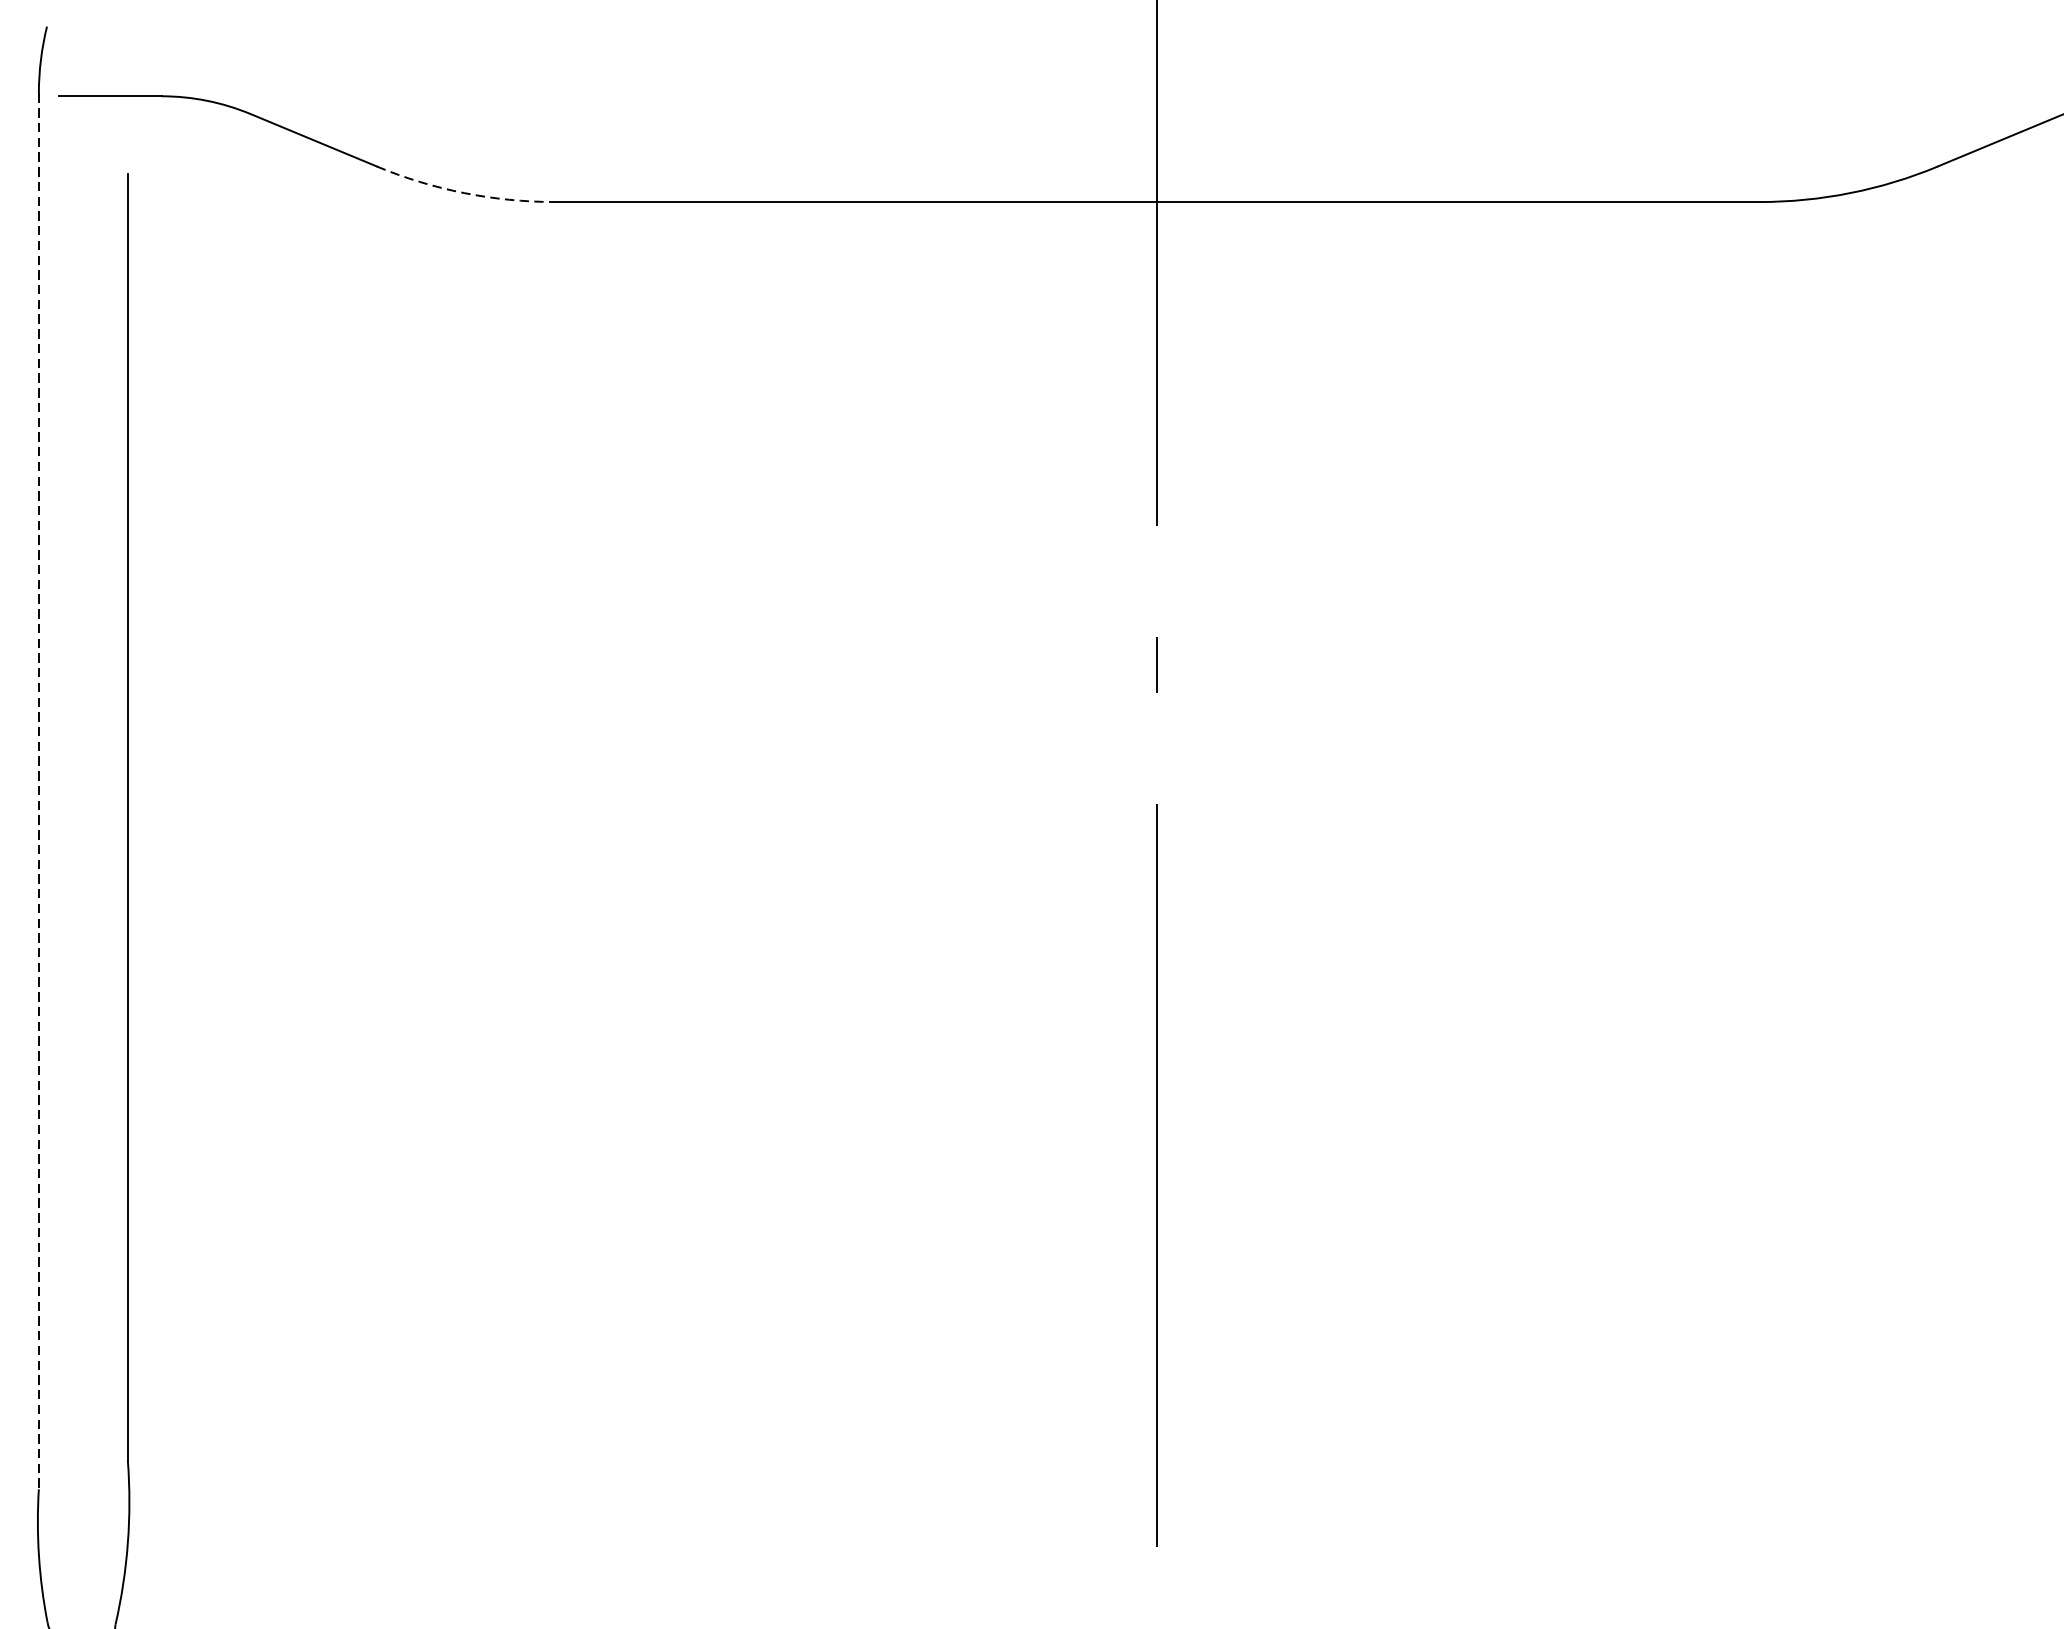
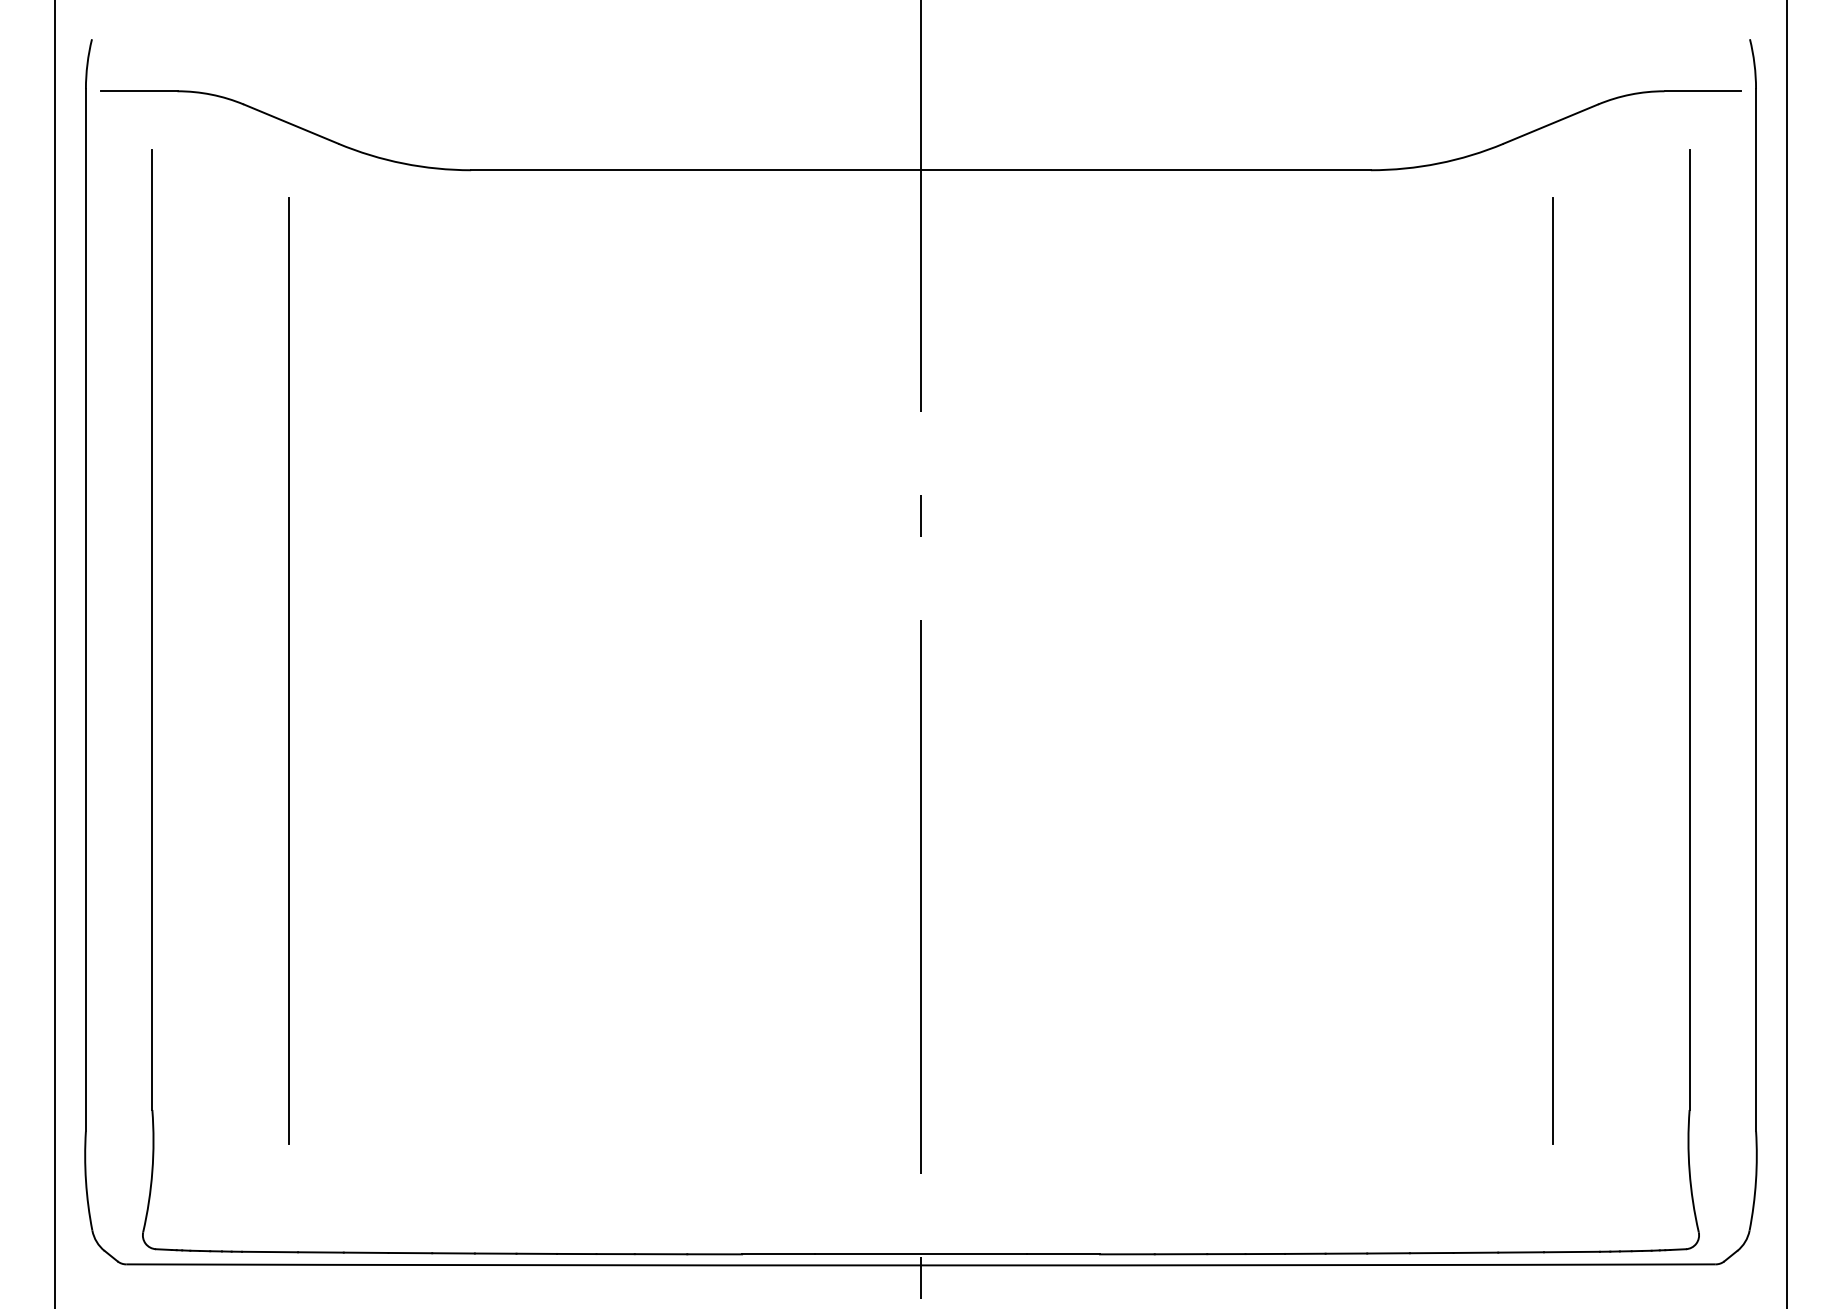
arc: (464, 193) -> (403, 163), dashed -> solid
line: (38, 791) -> (85, 610), dashed -> solid
line: (310, 873) -> (288, 671), added
line: (2004, 873) -> (1553, 671), added

